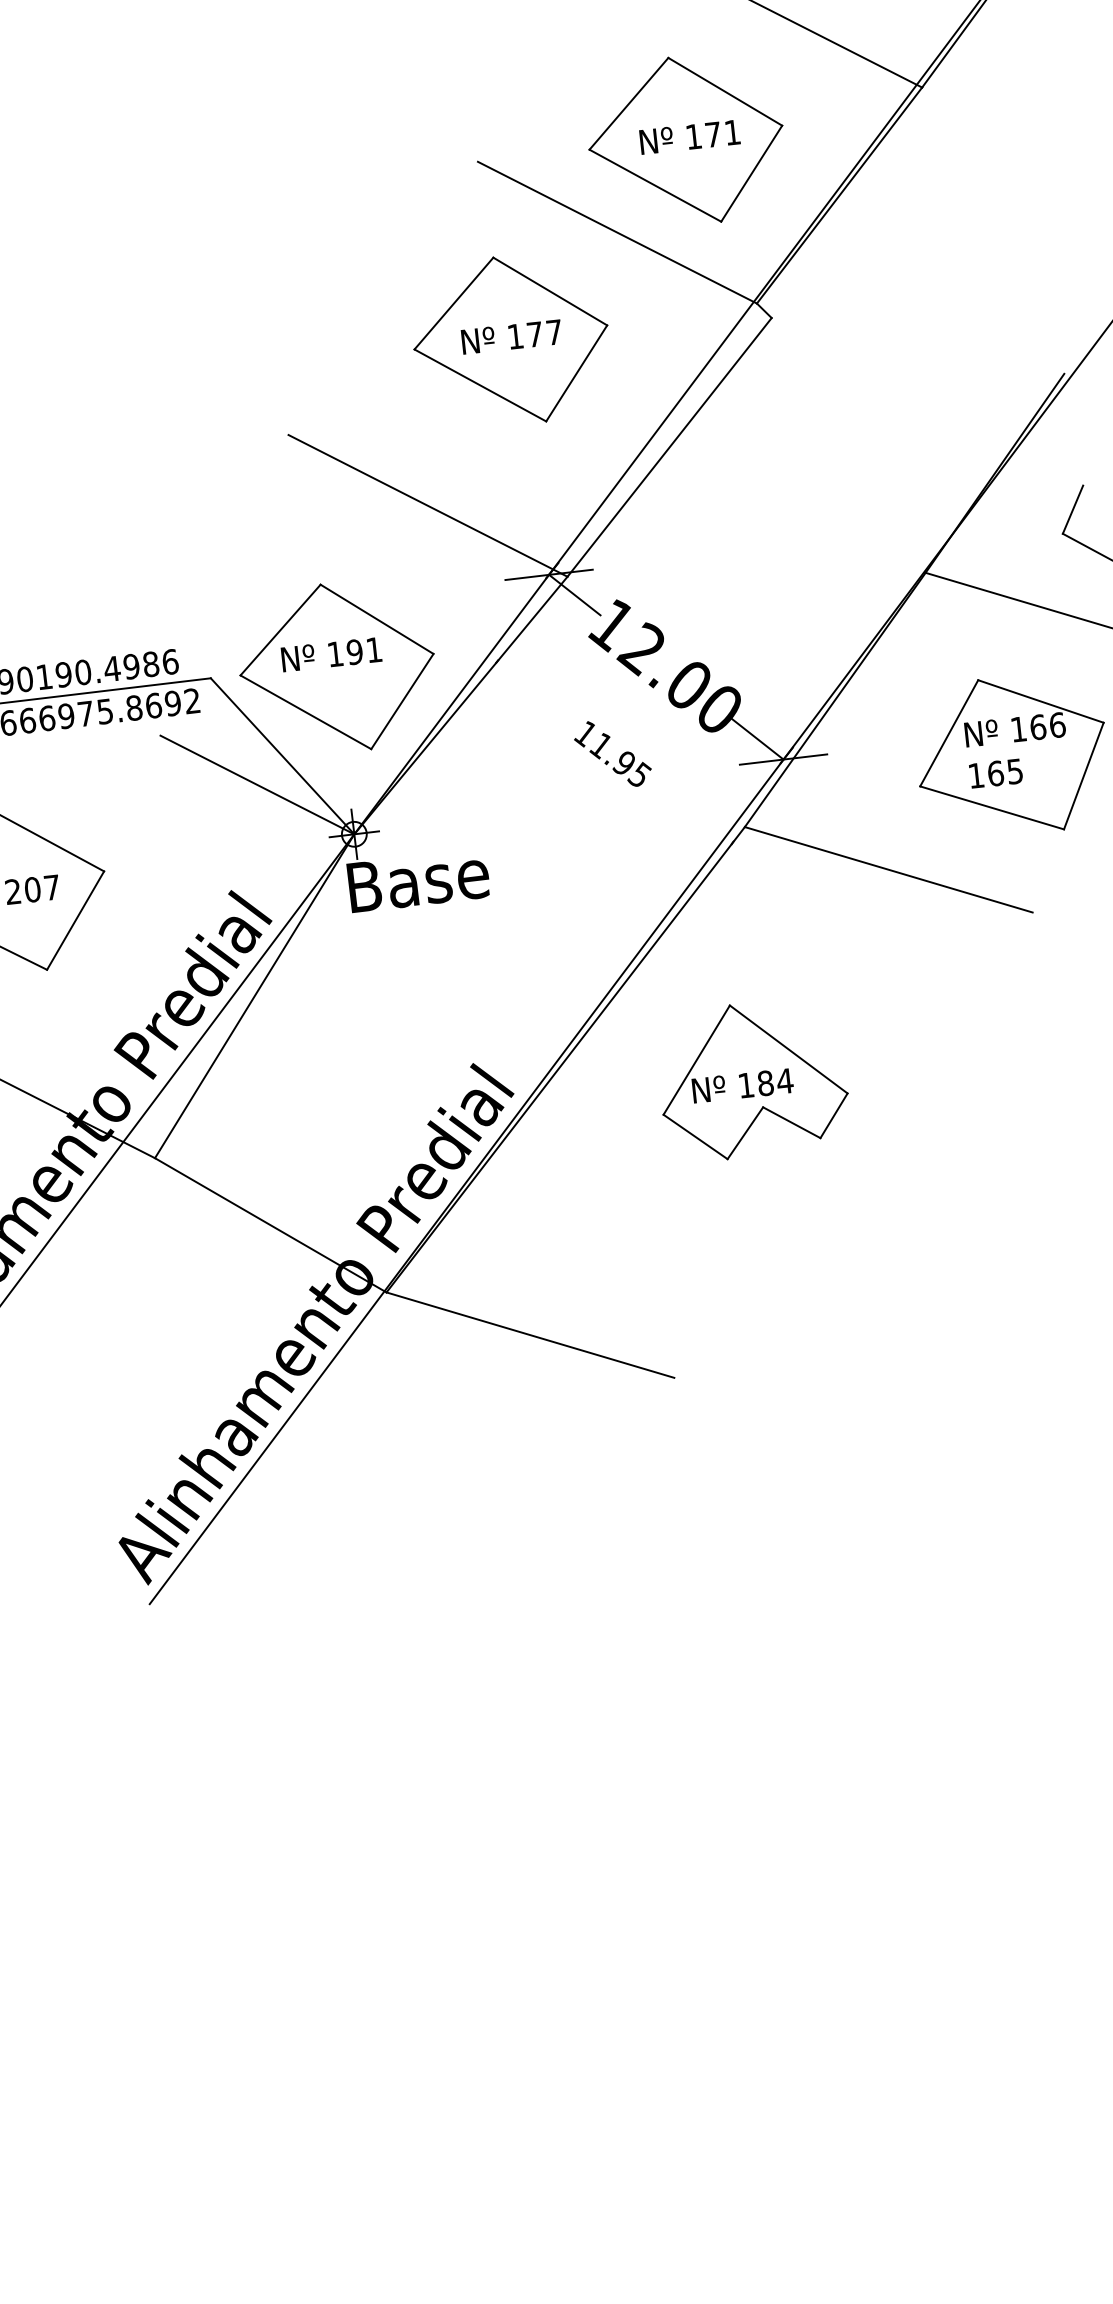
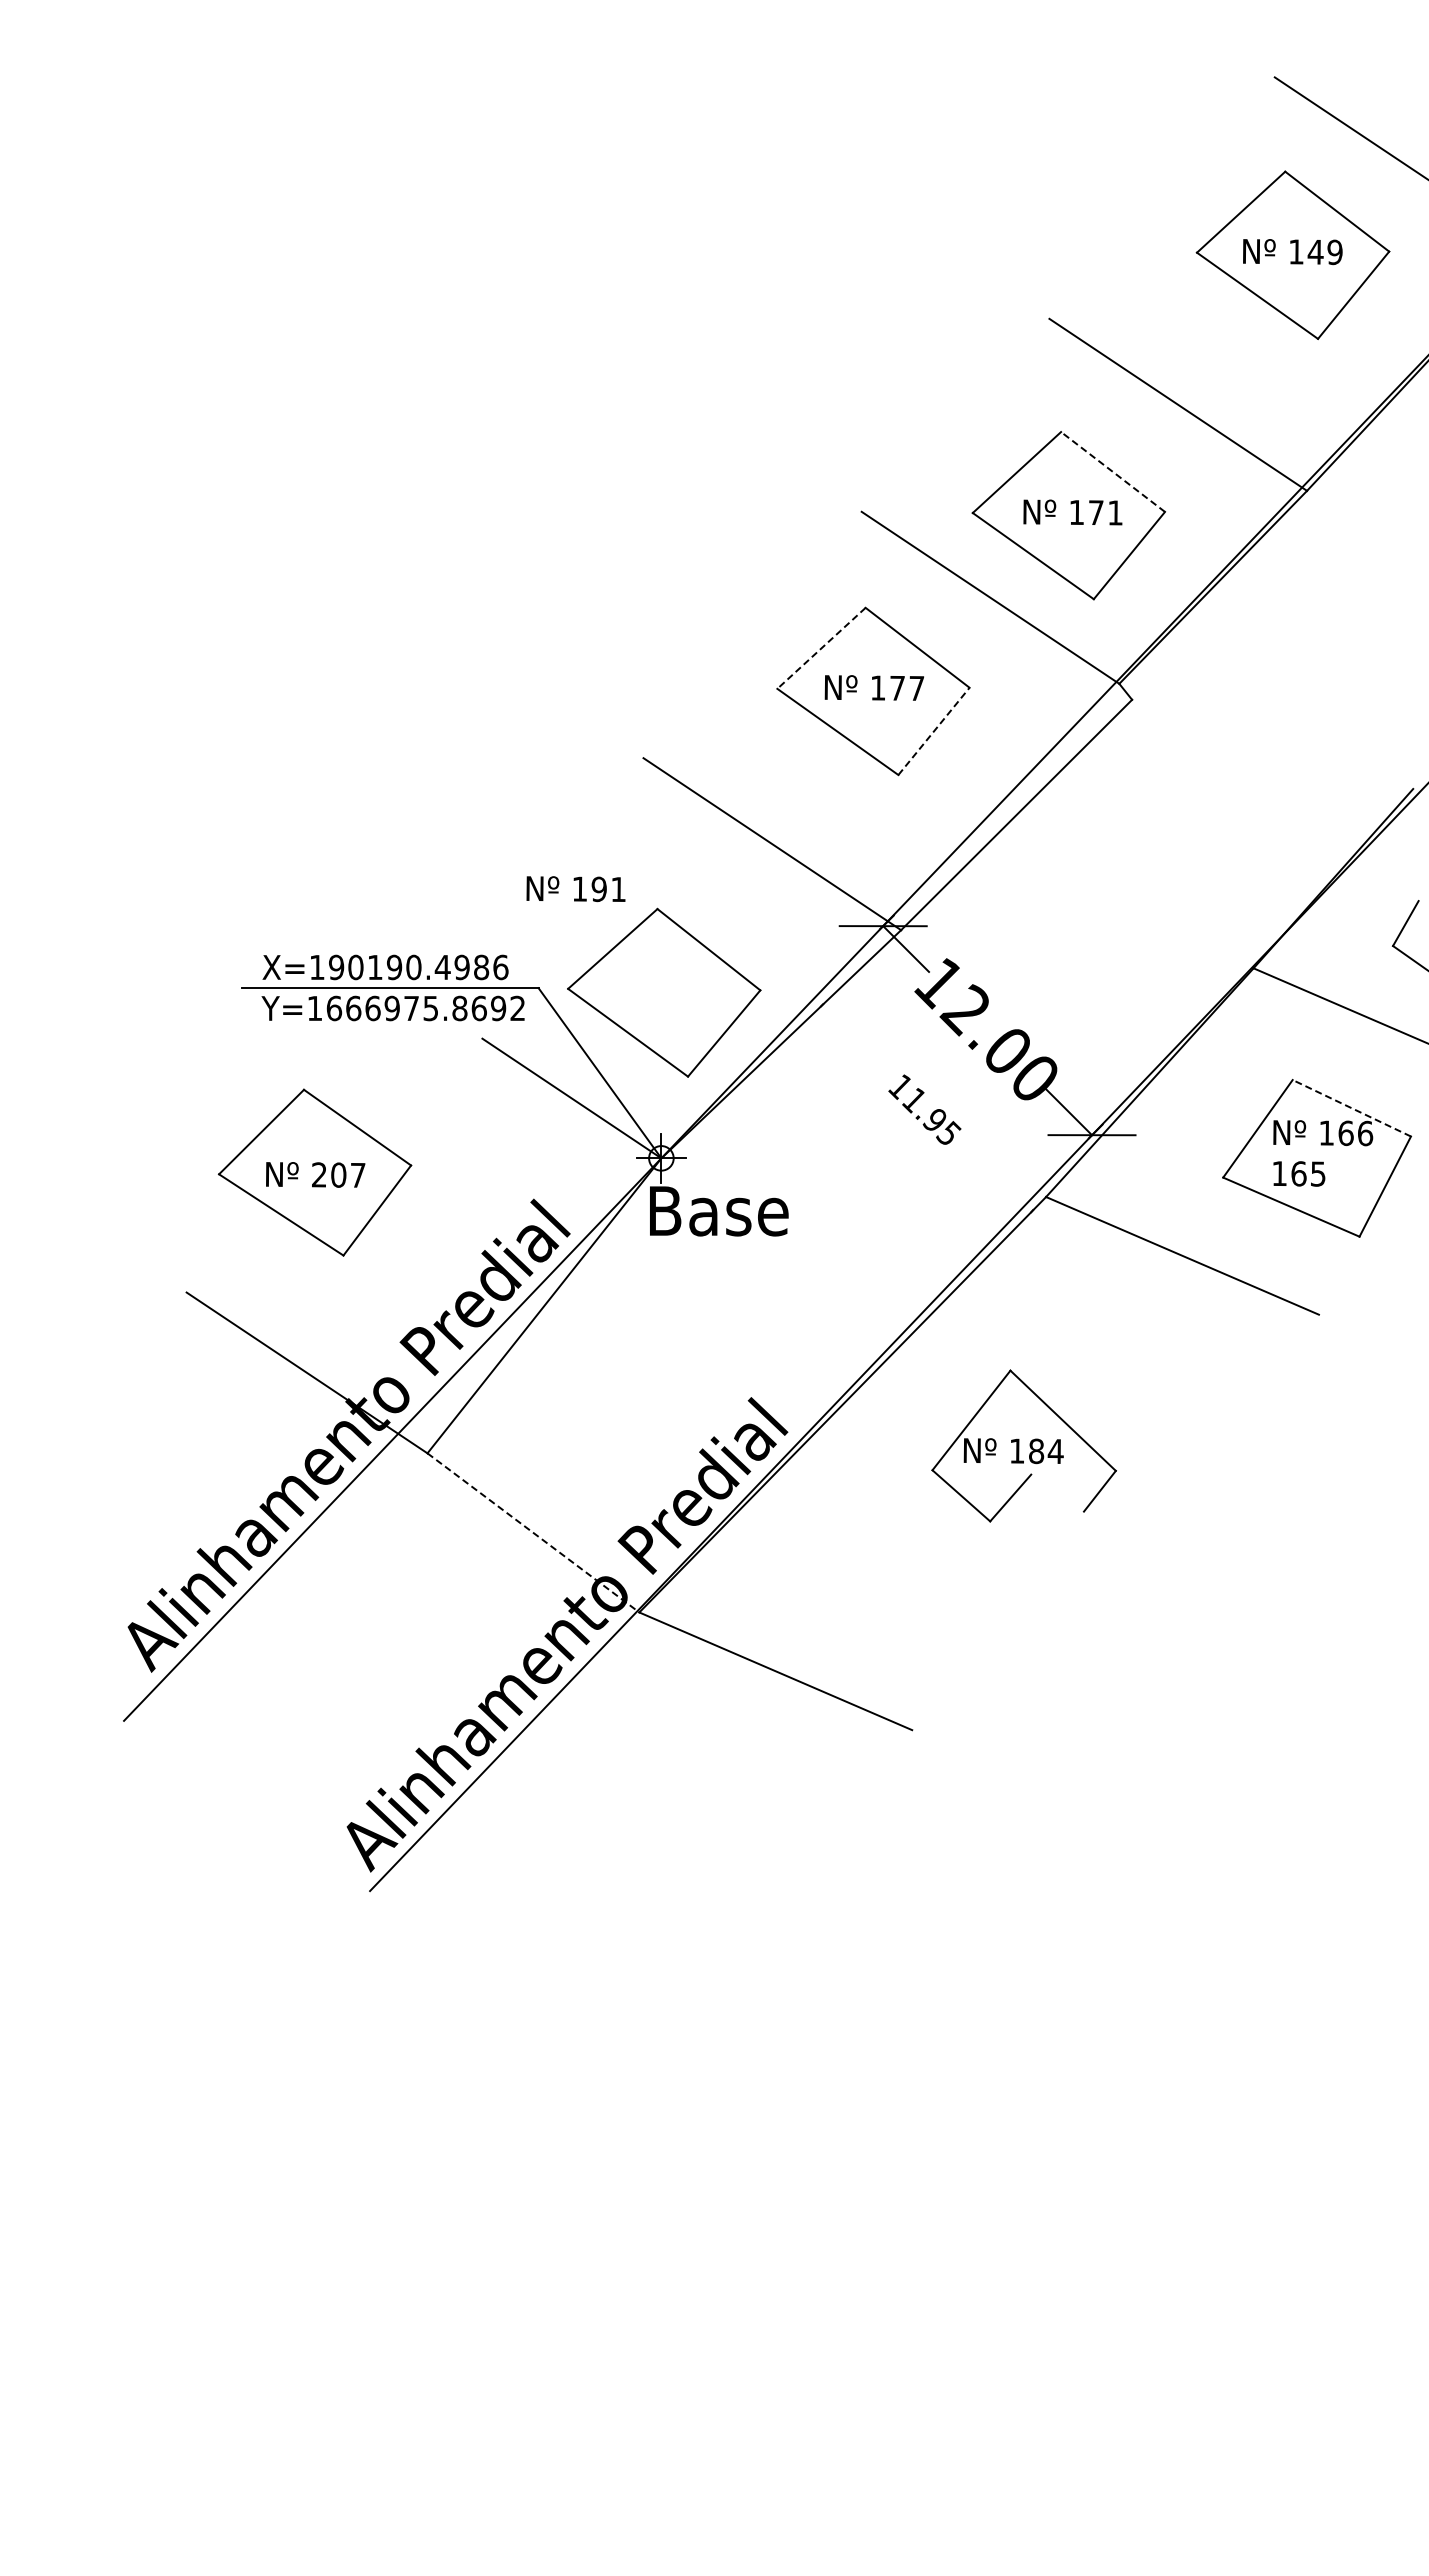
line: (725, 92) -> (1113, 472), solid -> dashed
line: (453, 303) -> (821, 648), solid -> dashed
line: (577, 373) -> (934, 731), solid -> dashed
text: (331, 655) -> (575, 889), moved
line: (1040, 701) -> (1351, 1108), solid -> dashed
line: (791, 1122) -> (1057, 1492), removed
line: (270, 1225) -> (533, 1533), solid -> dashed

